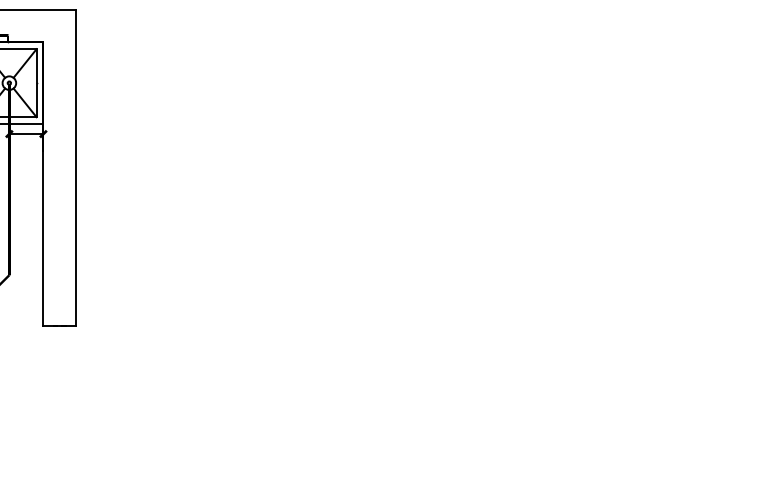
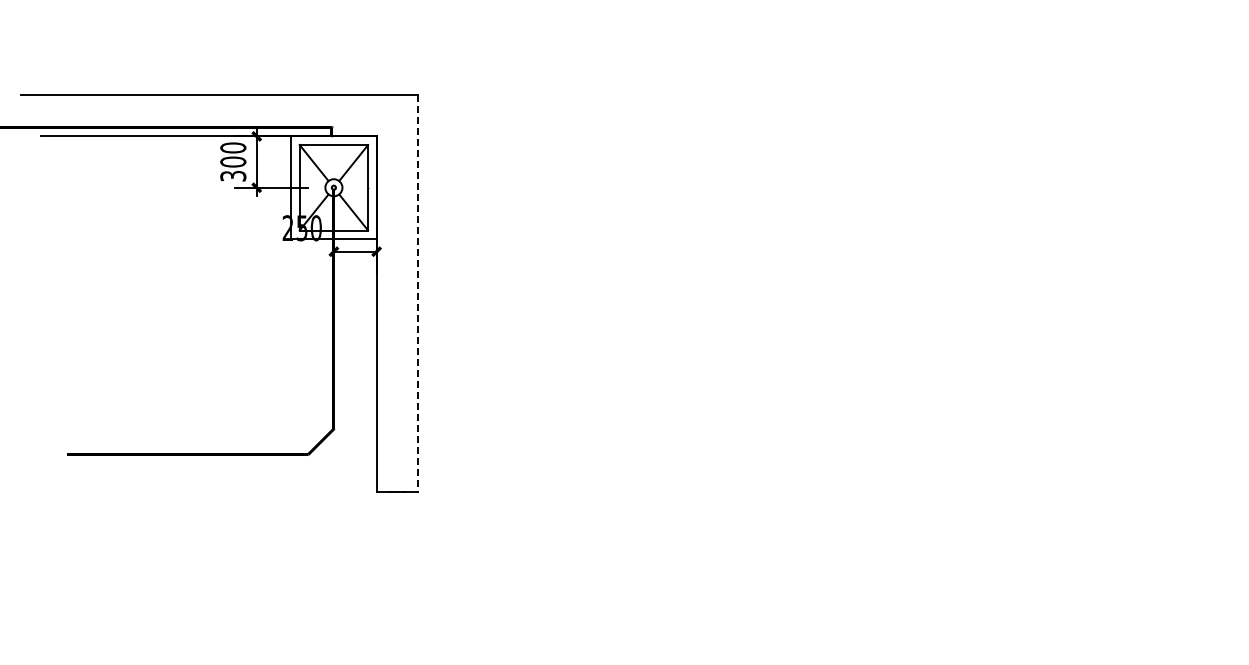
line: (75, 168) -> (417, 294), solid -> dashed

